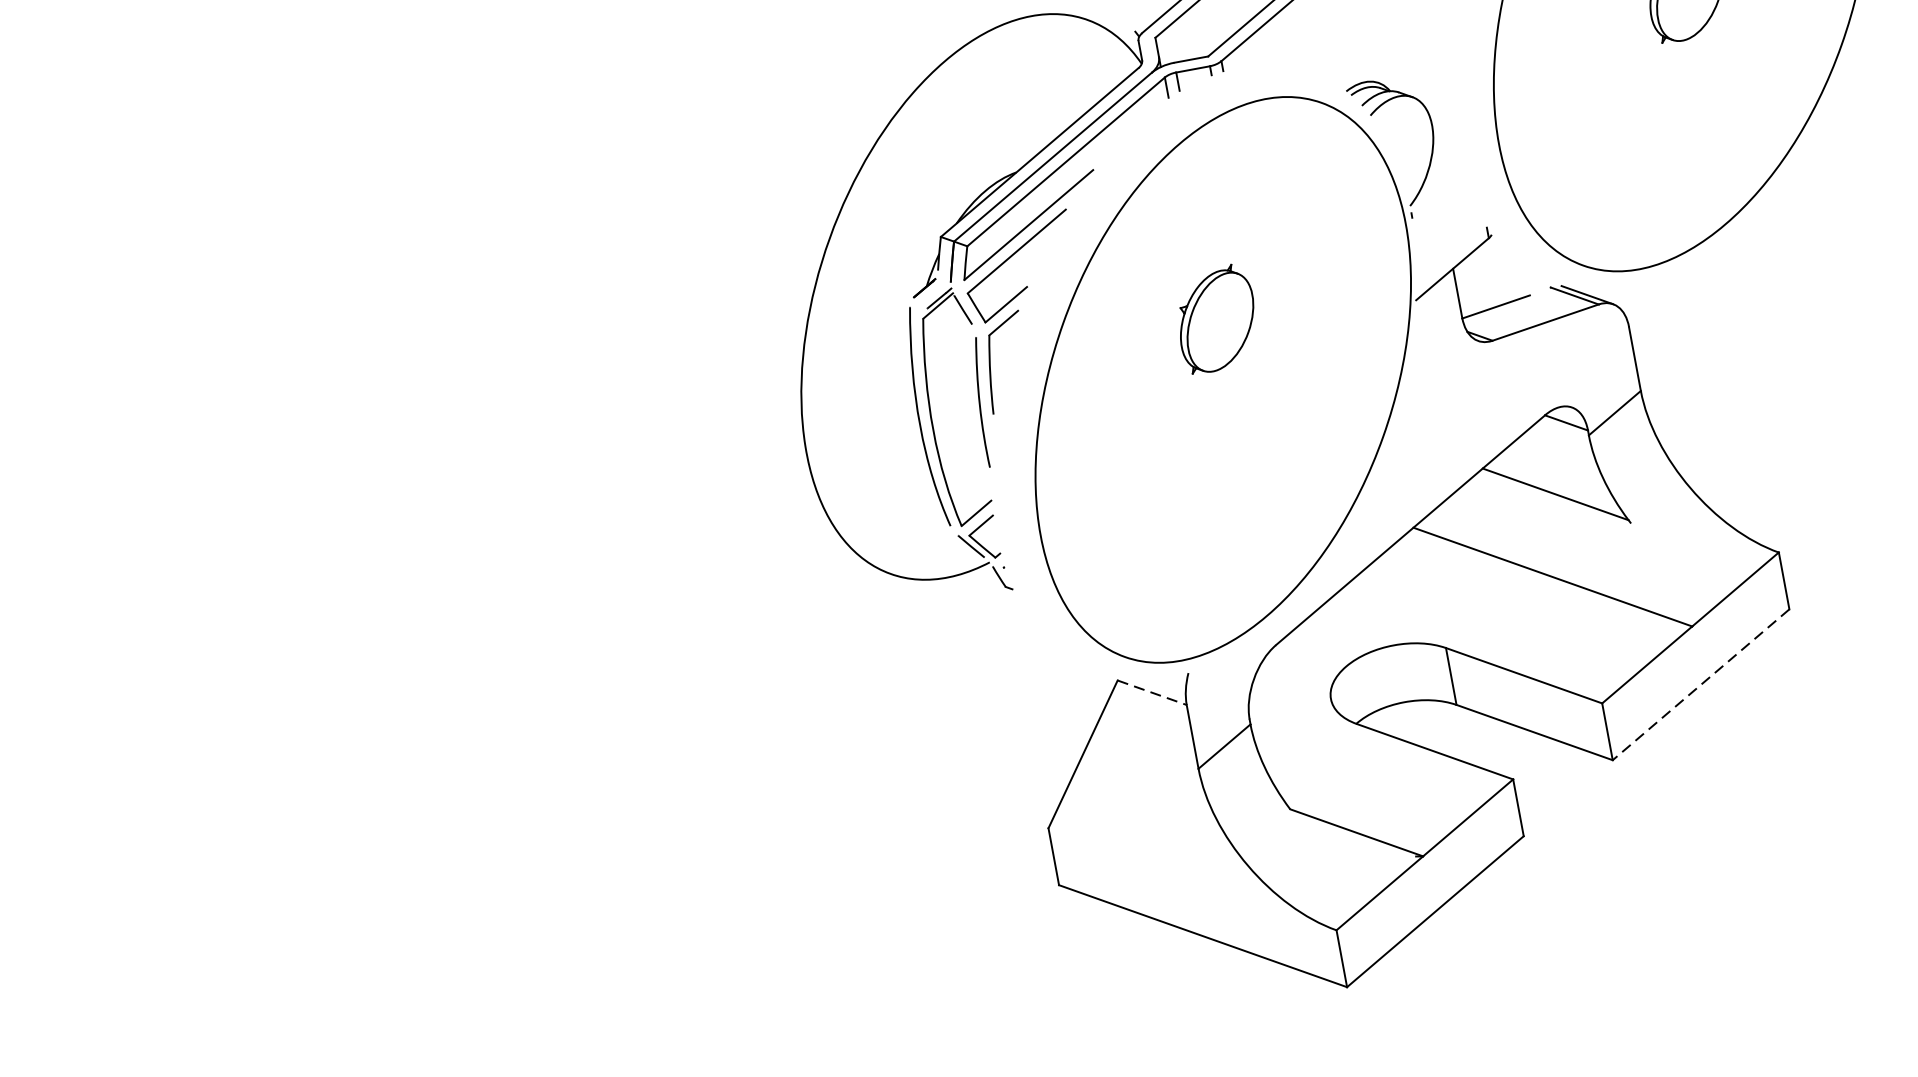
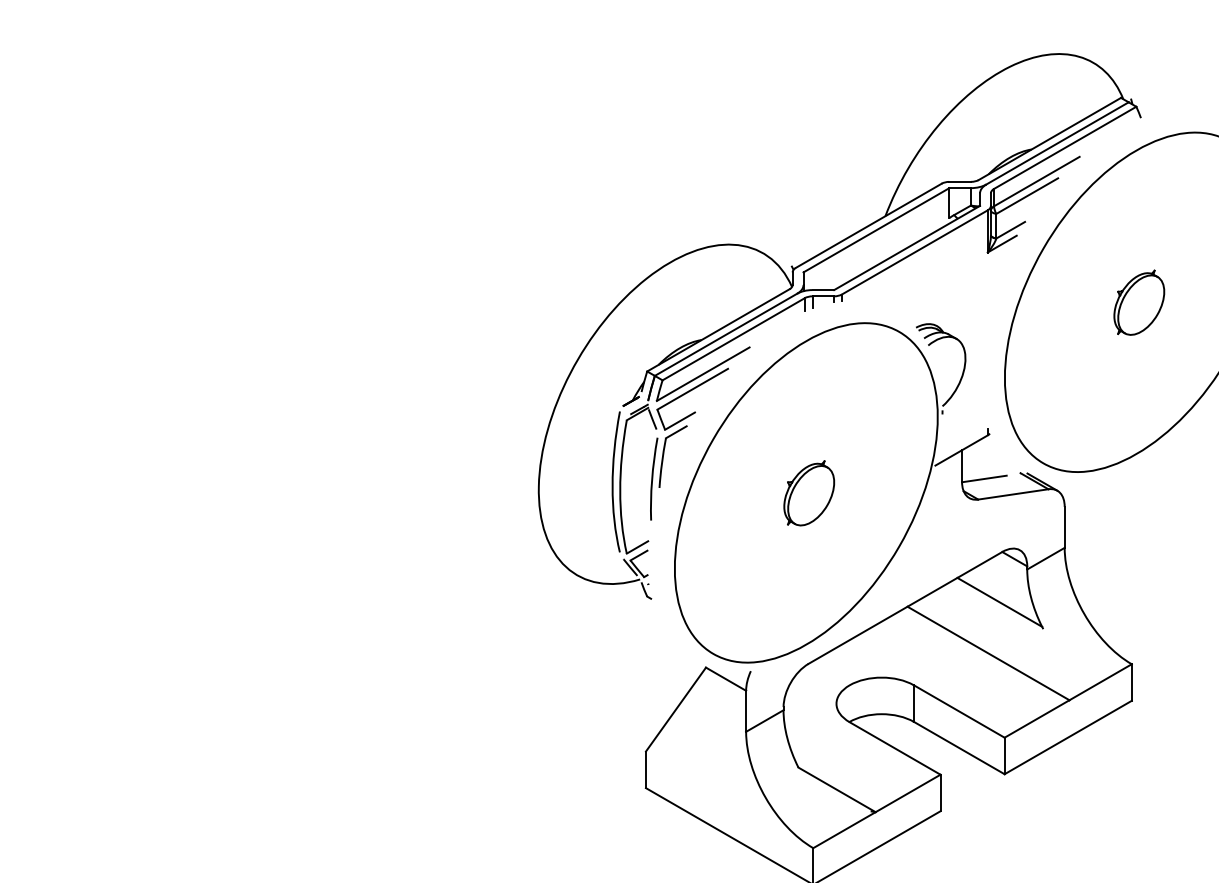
part: (1217, 319) -> (809, 493), moved
line: (1699, 684) -> (1067, 737), dashed -> solid
line: (1152, 693) -> (726, 679), dashed -> solid

